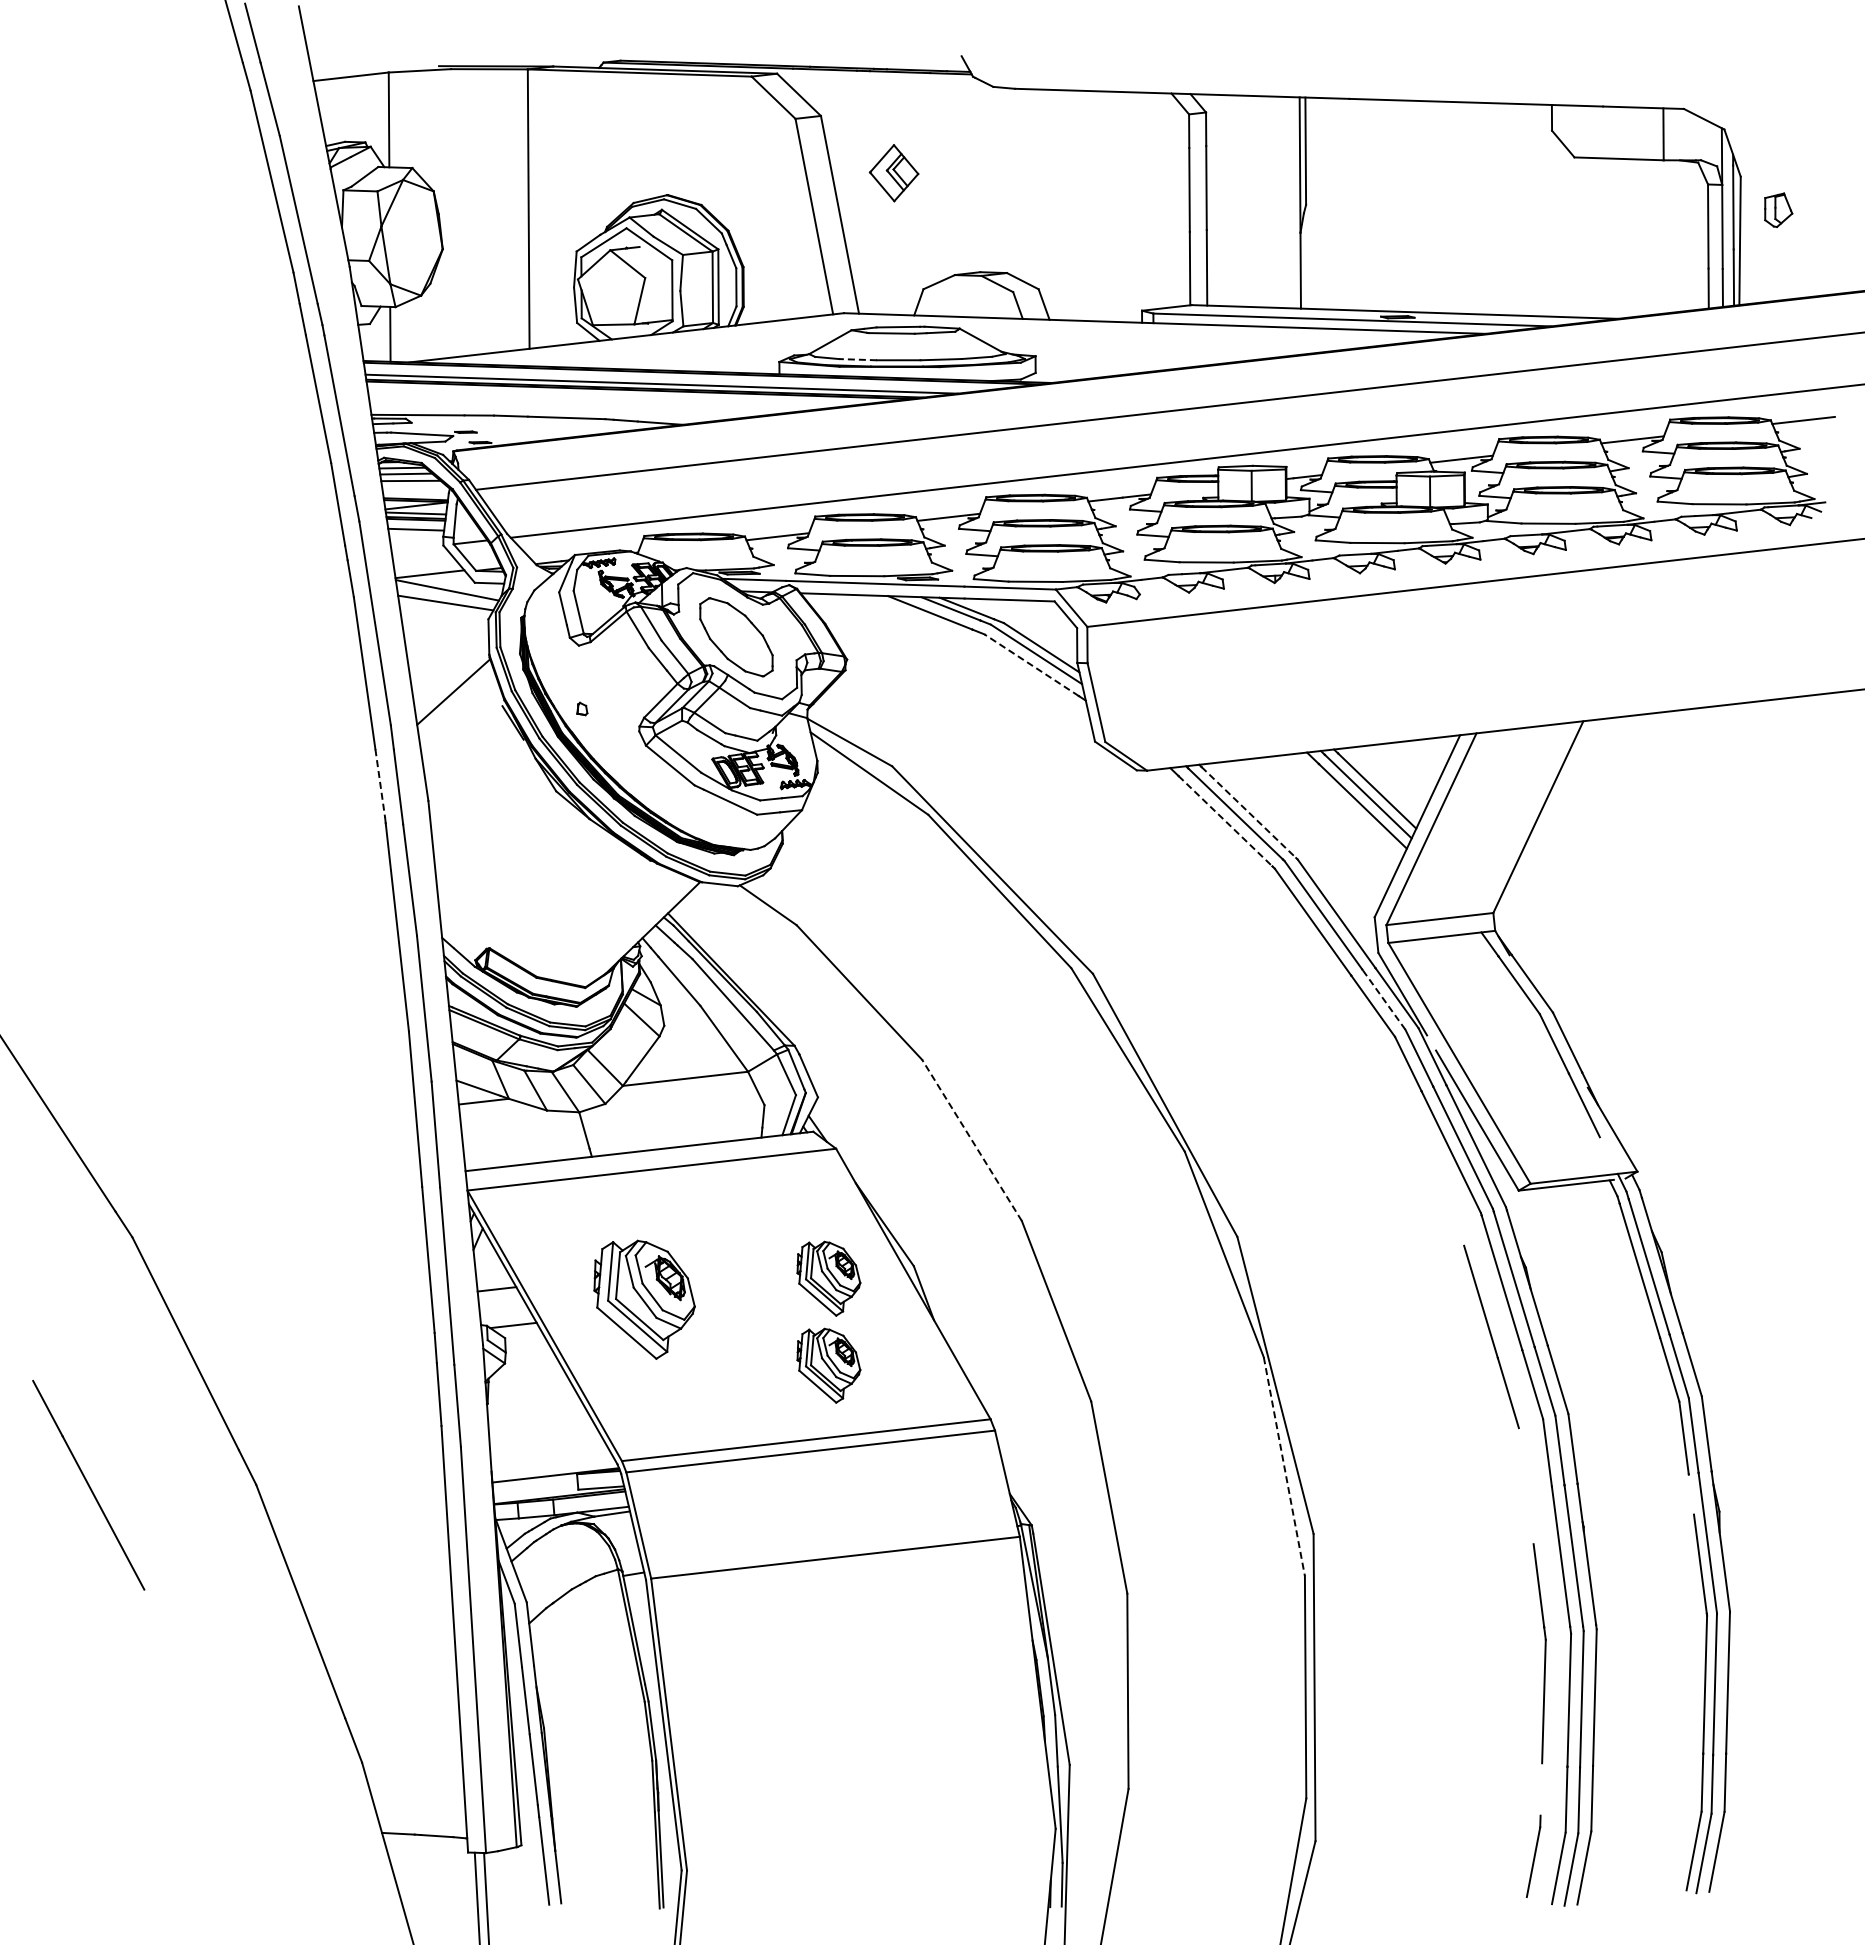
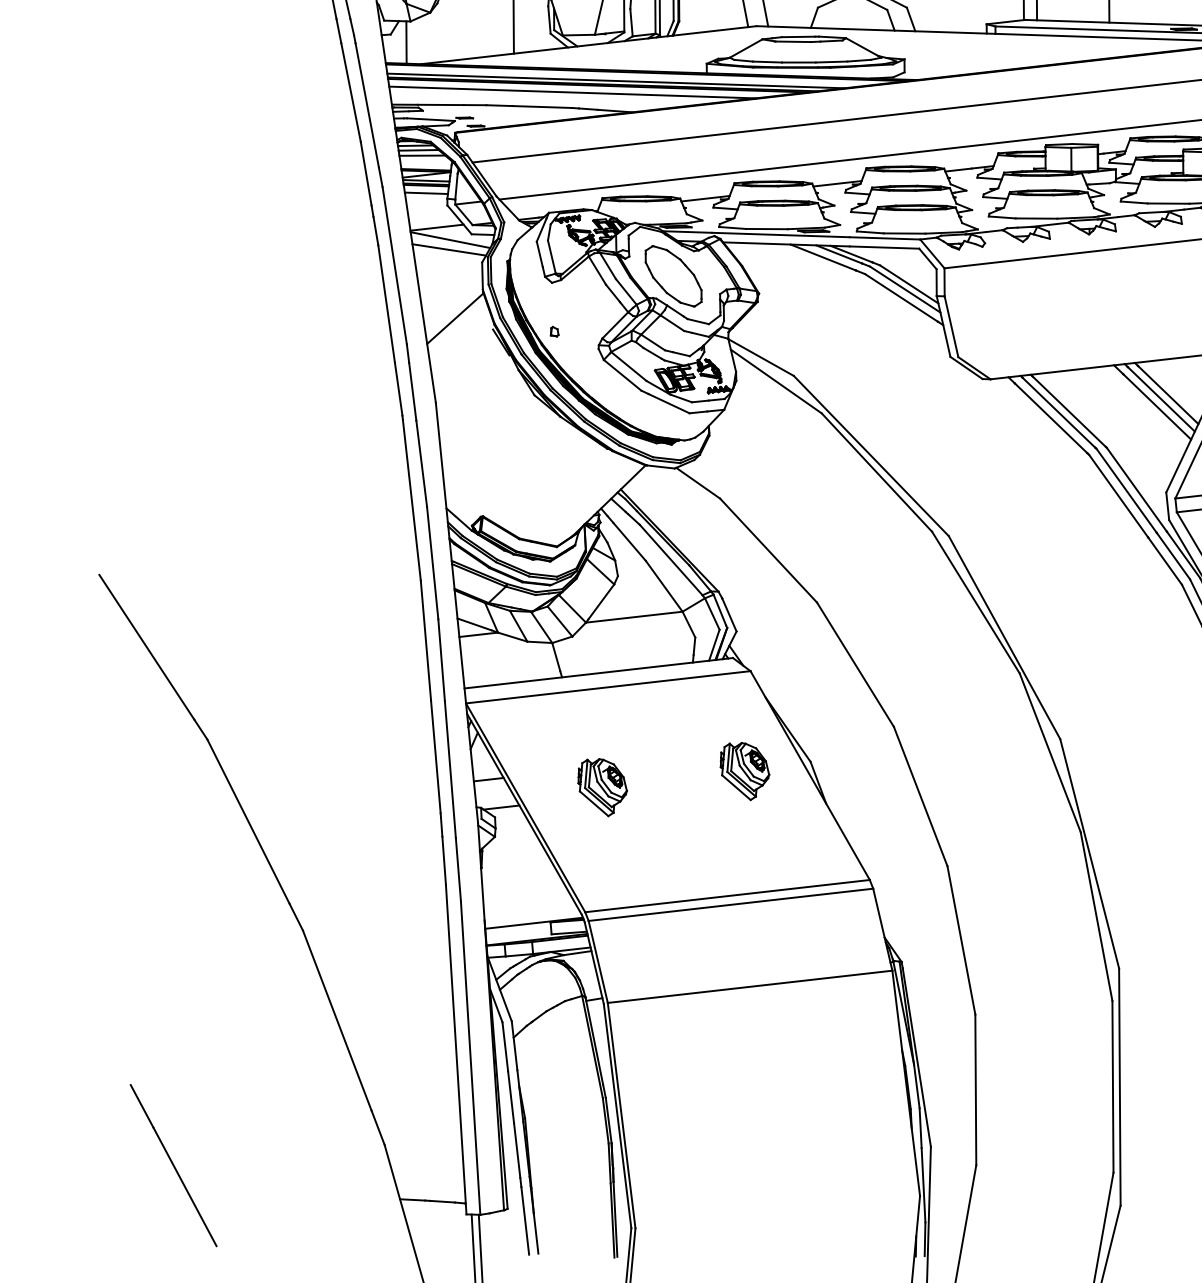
line: (858, 359) -> (767, 61), dashed -> solid
line: (605, 398) -> (572, 92), added
line: (1031, 664) -> (901, 297), dashed -> solid
line: (380, 783) -> (398, 389), dashed -> solid
line: (1248, 812) -> (1068, 411), dashed -> solid
line: (1225, 821) -> (1051, 418), dashed -> solid
line: (1383, 999) -> (1173, 555), dashed -> solid
line: (972, 1140) -> (855, 664), dashed -> solid
part: (644, 1299) -> (602, 787), size x0.62
part: (828, 1365) -> (744, 838), removed
line: (1284, 1467) -> (1096, 917), dashed -> solid
line: (88, 1484) -> (173, 1164), moved

